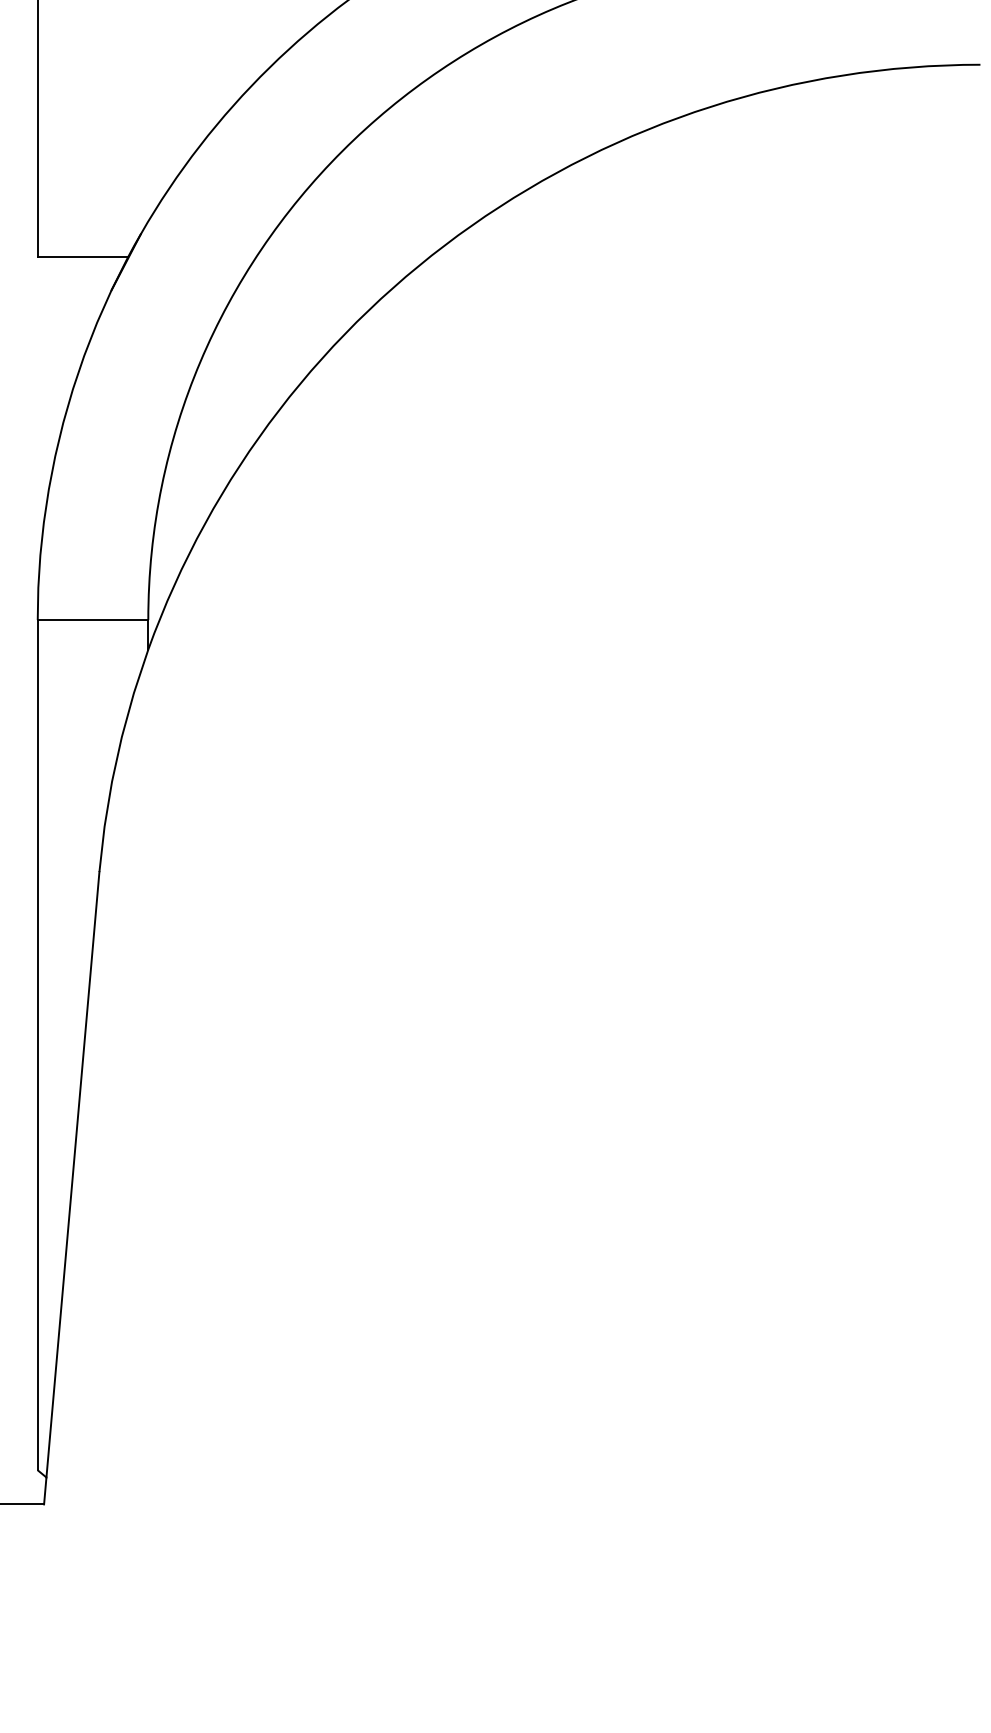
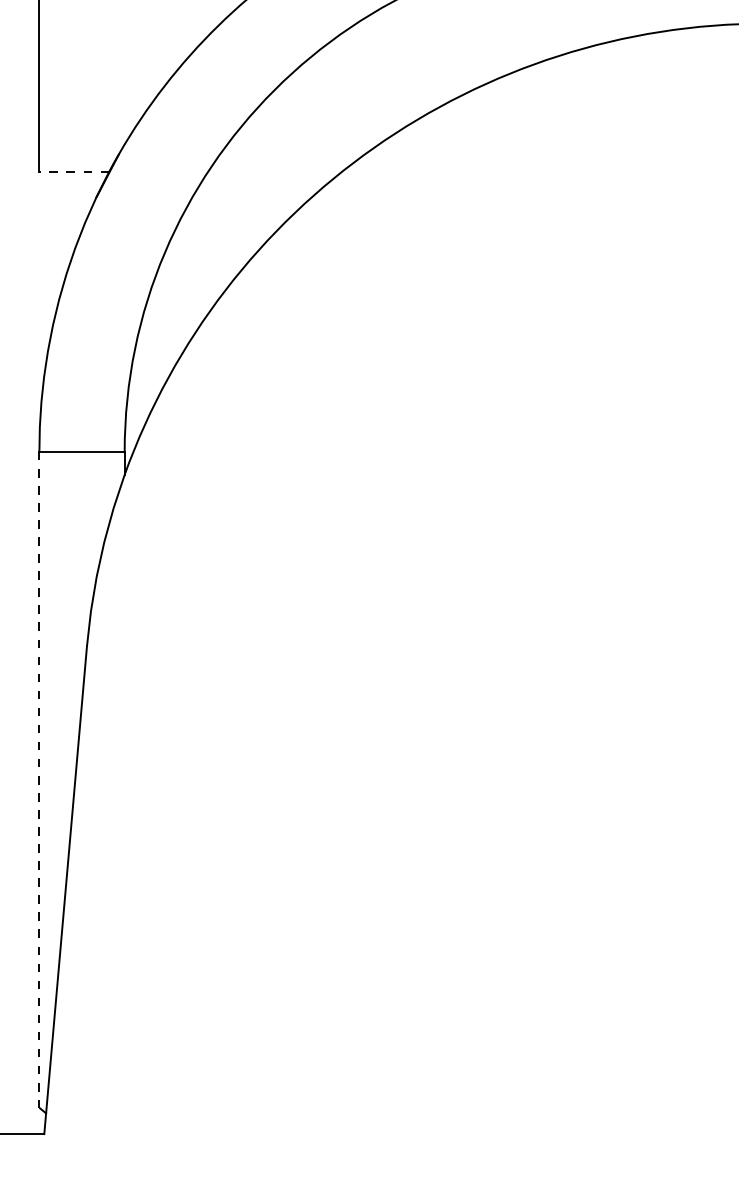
line: (82, 257) -> (73, 172), solid -> dashed
line: (37, 1045) -> (39, 780), solid -> dashed

